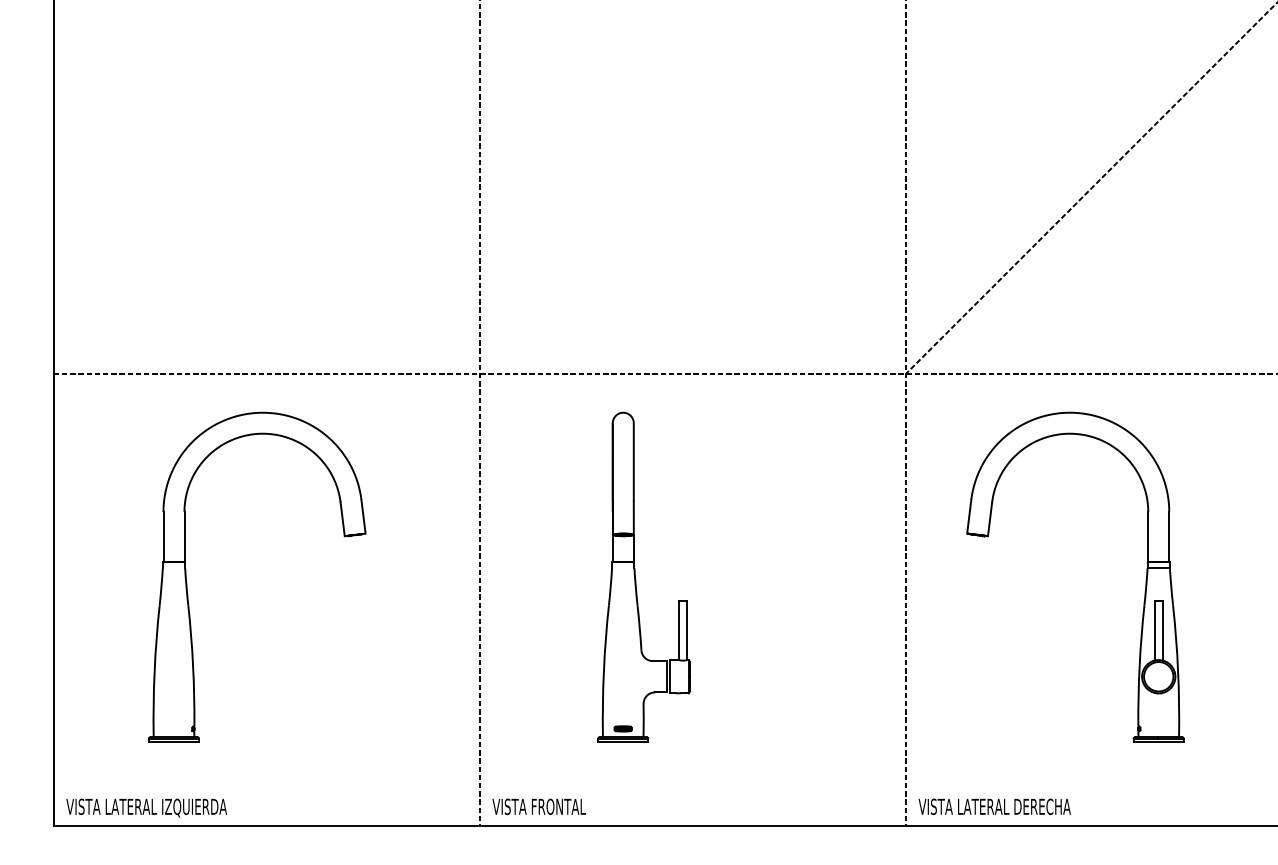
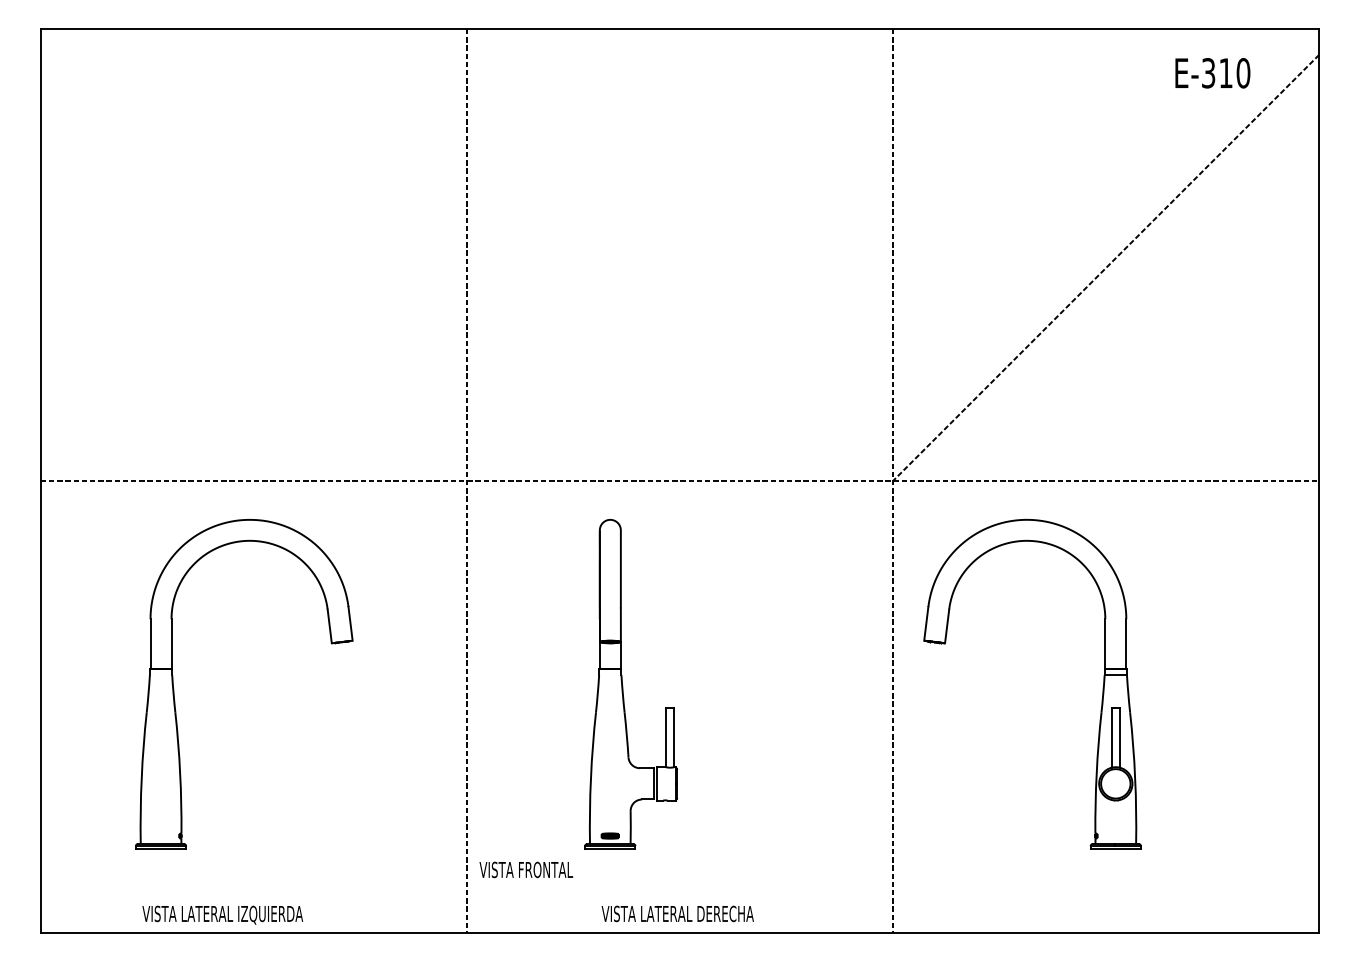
part: (1145, 580) -> (1102, 687), moved
text: (539, 806) -> (526, 869), moved
text: (994, 806) -> (677, 913), moved
text: (146, 807) -> (222, 914), moved

